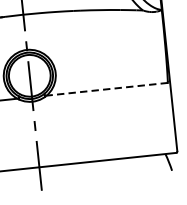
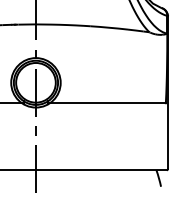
line: (106, 89) -> (107, 103), dashed -> solid

